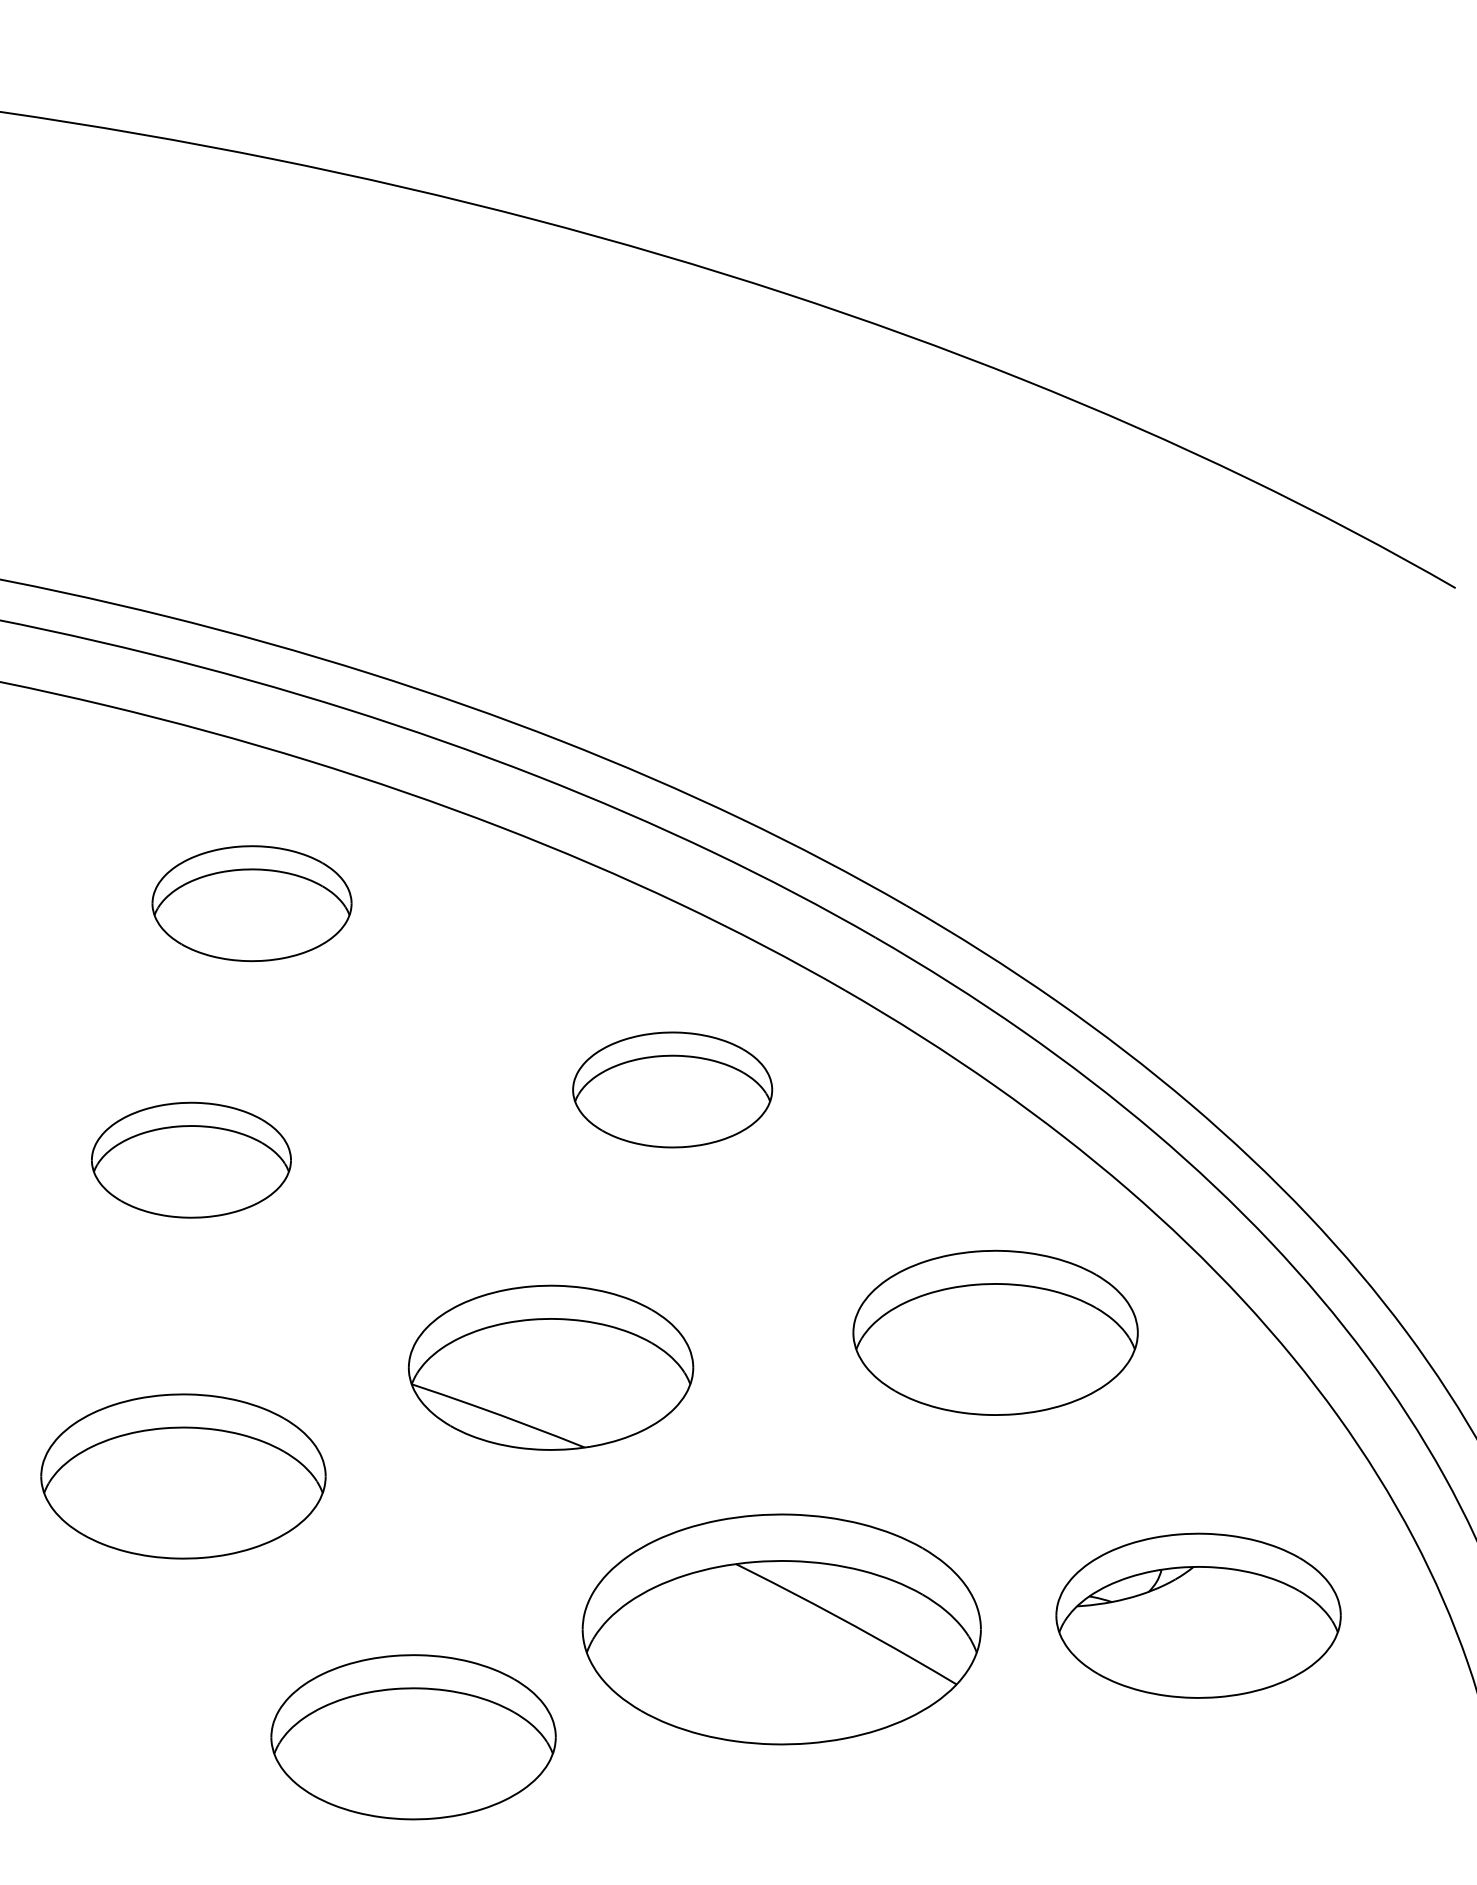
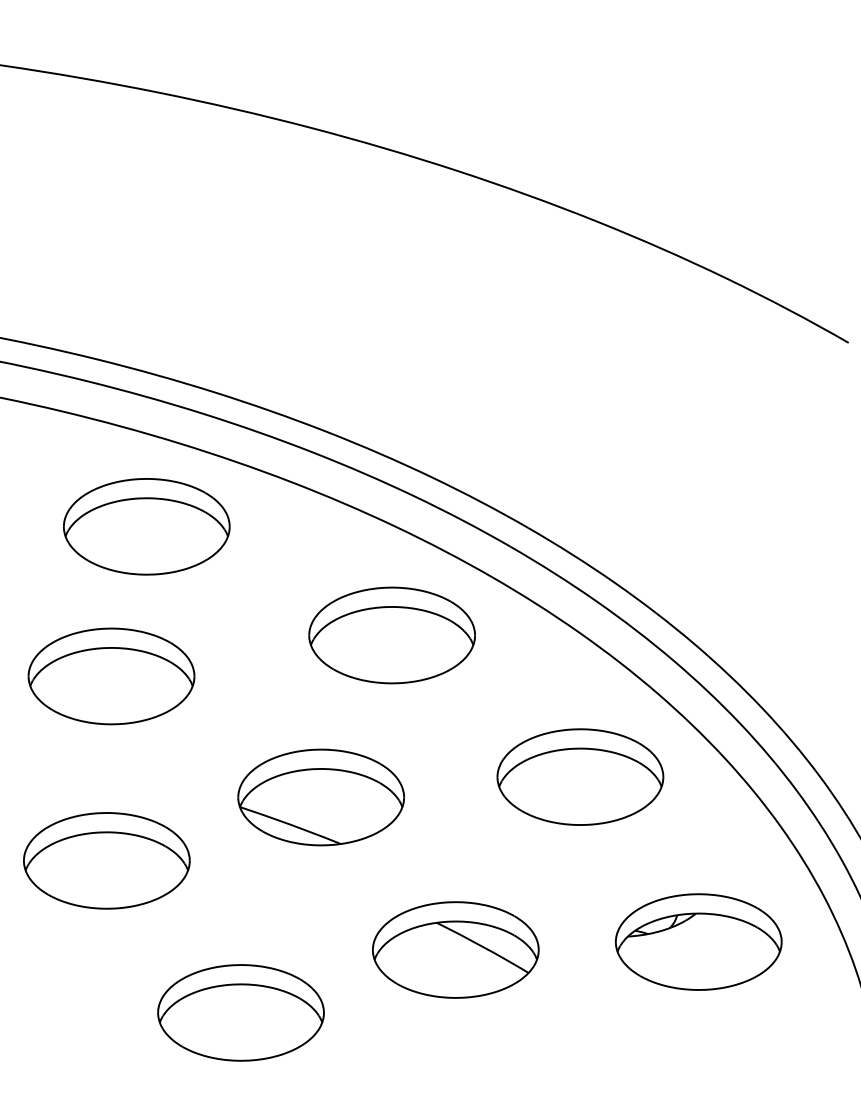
part: (251, 903) -> (146, 526), size x1.43
part: (671, 1089) -> (391, 635), size x1.43
part: (191, 1160) -> (111, 676), size x1.43
part: (781, 1628) -> (455, 949), size x0.71

